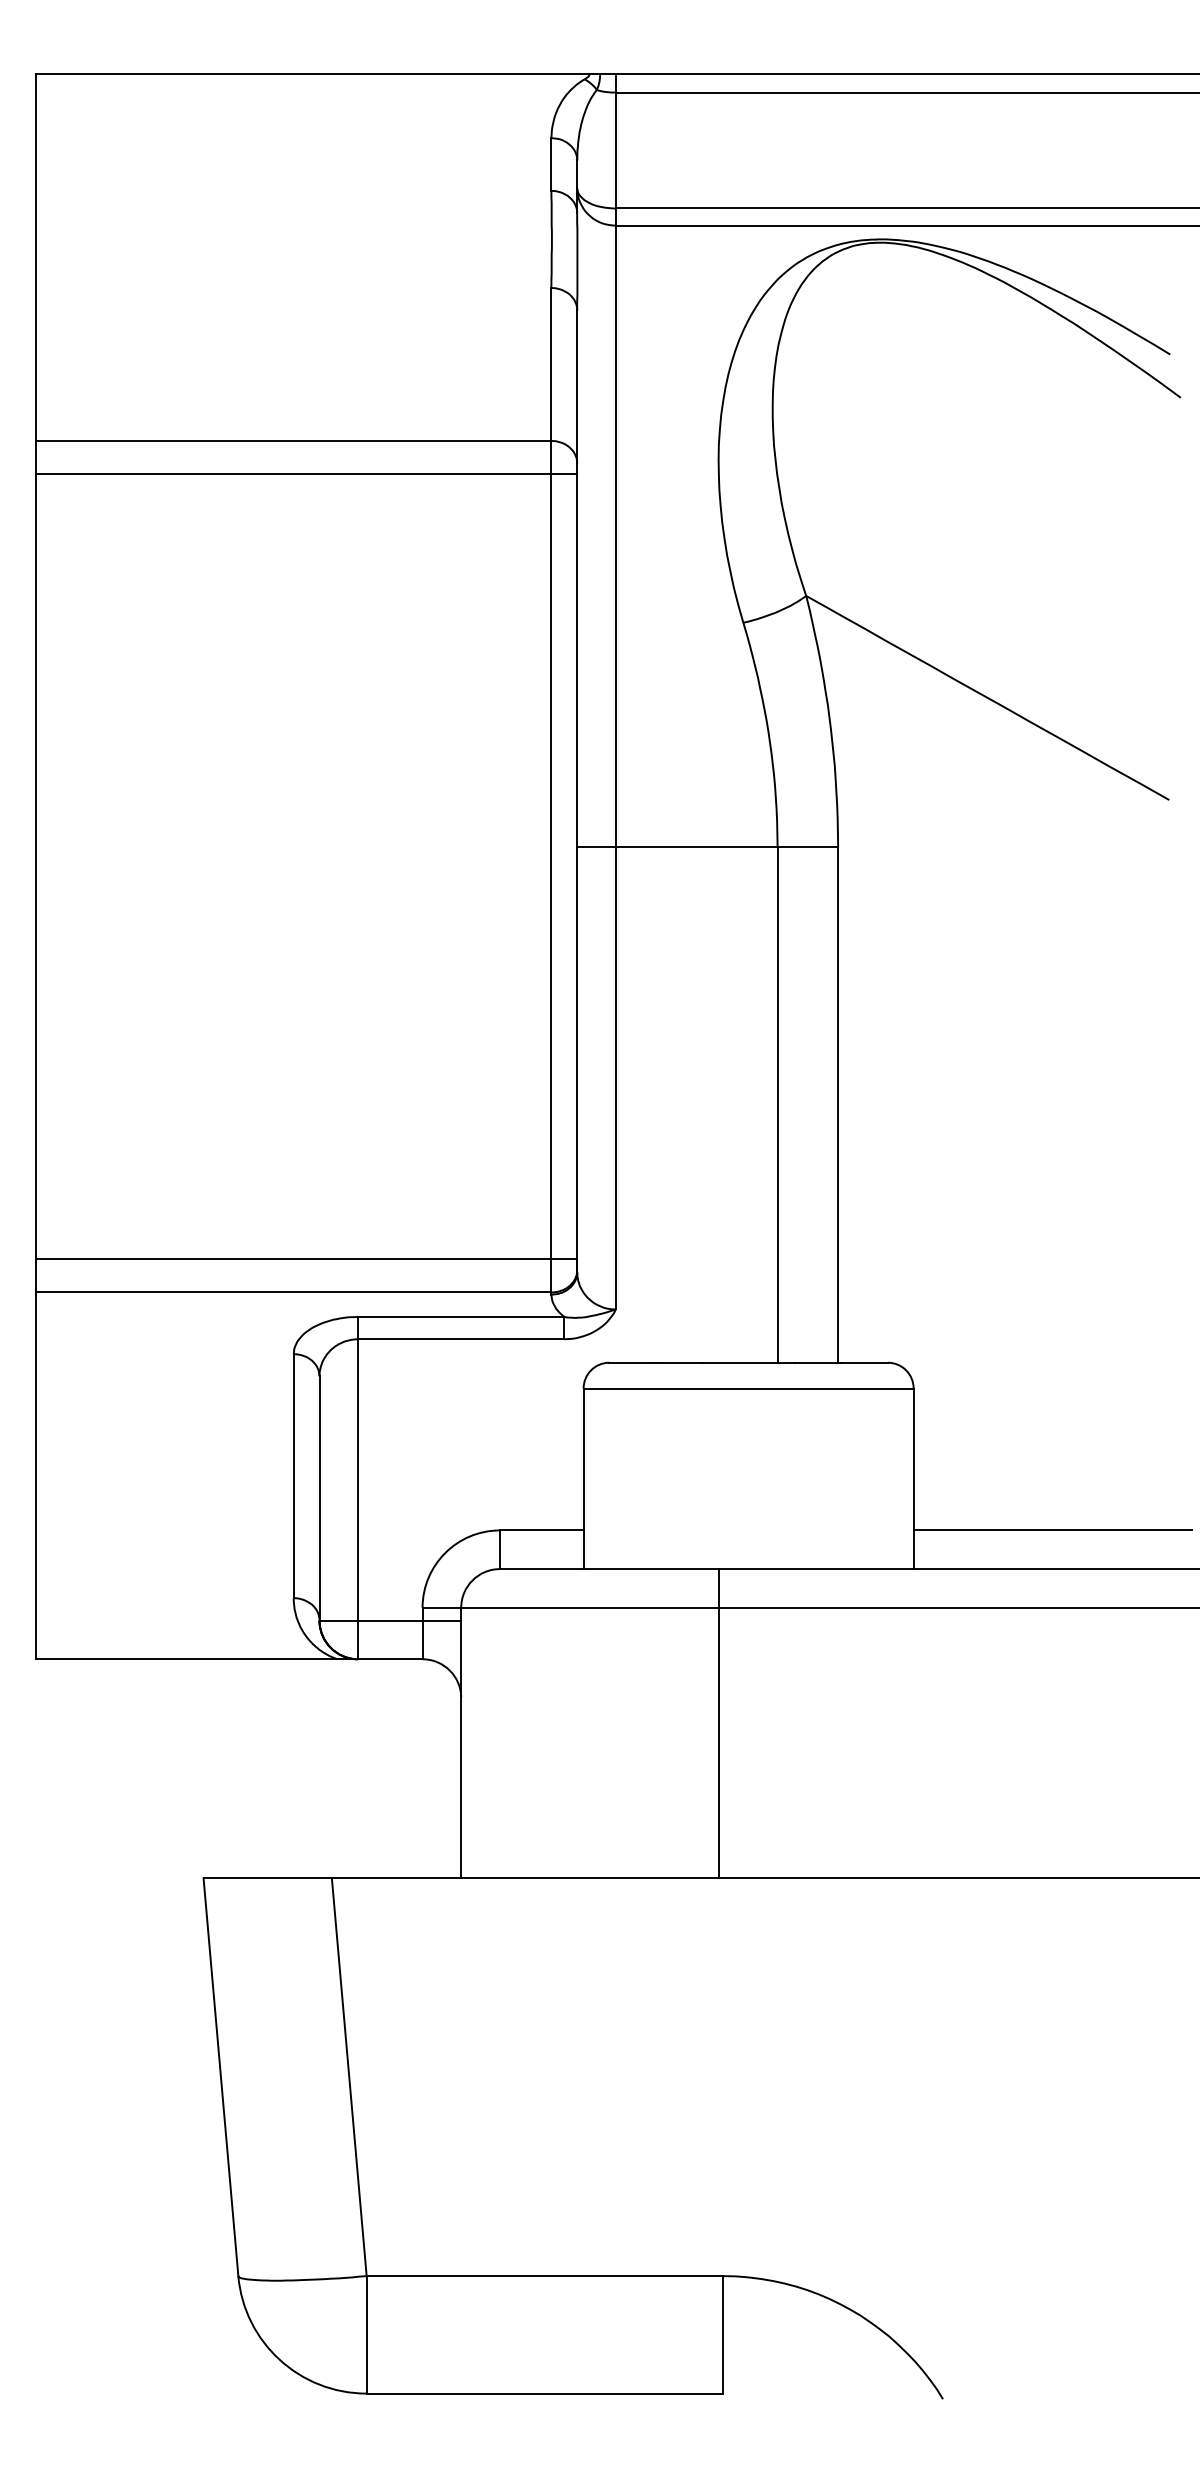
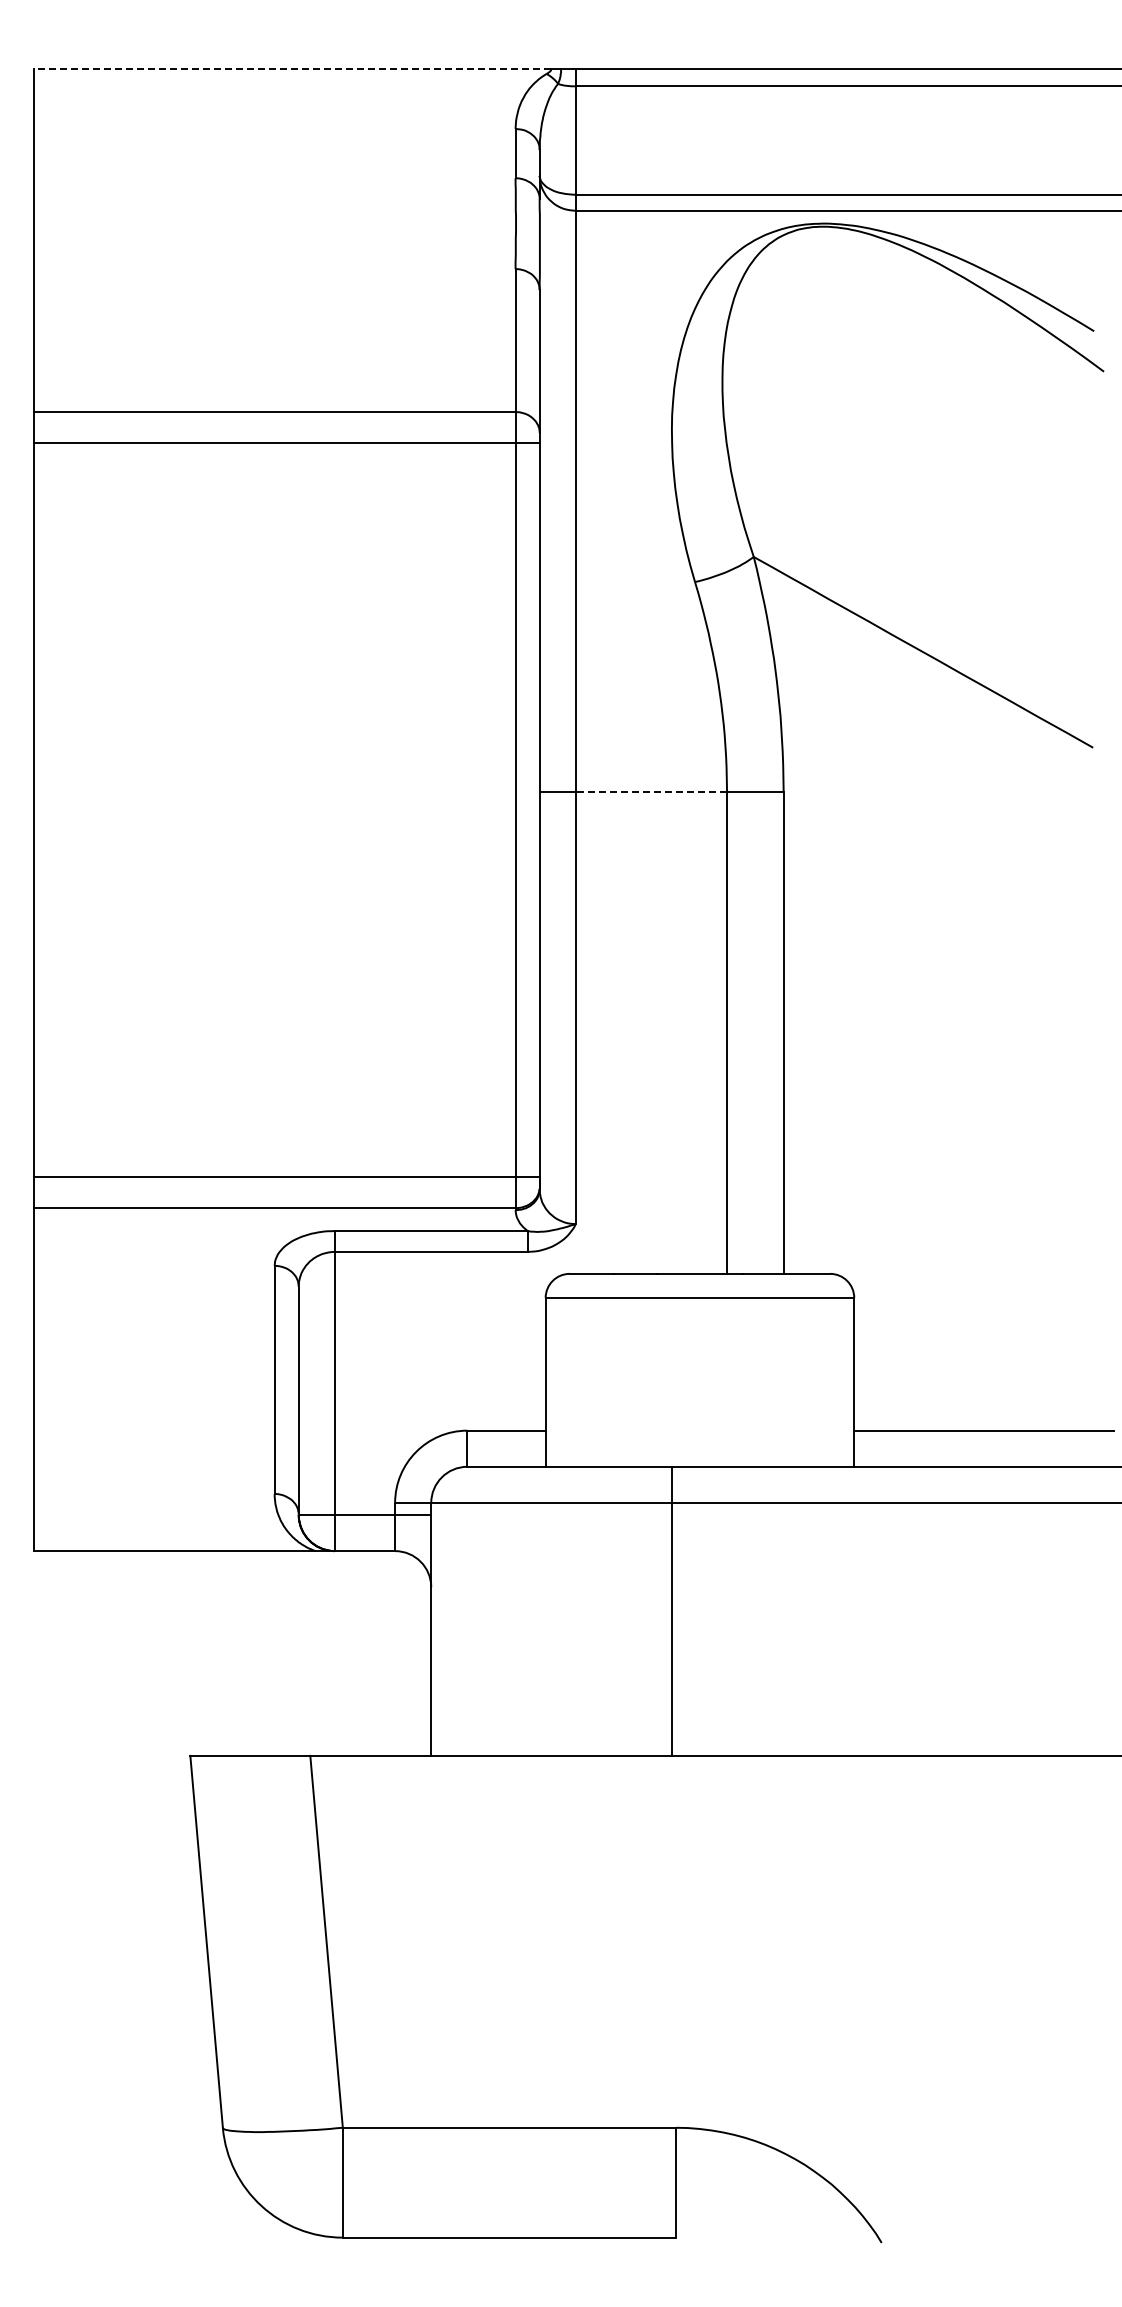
line: (312, 74) -> (292, 69), solid -> dashed
line: (696, 847) -> (651, 792), solid -> dashed

